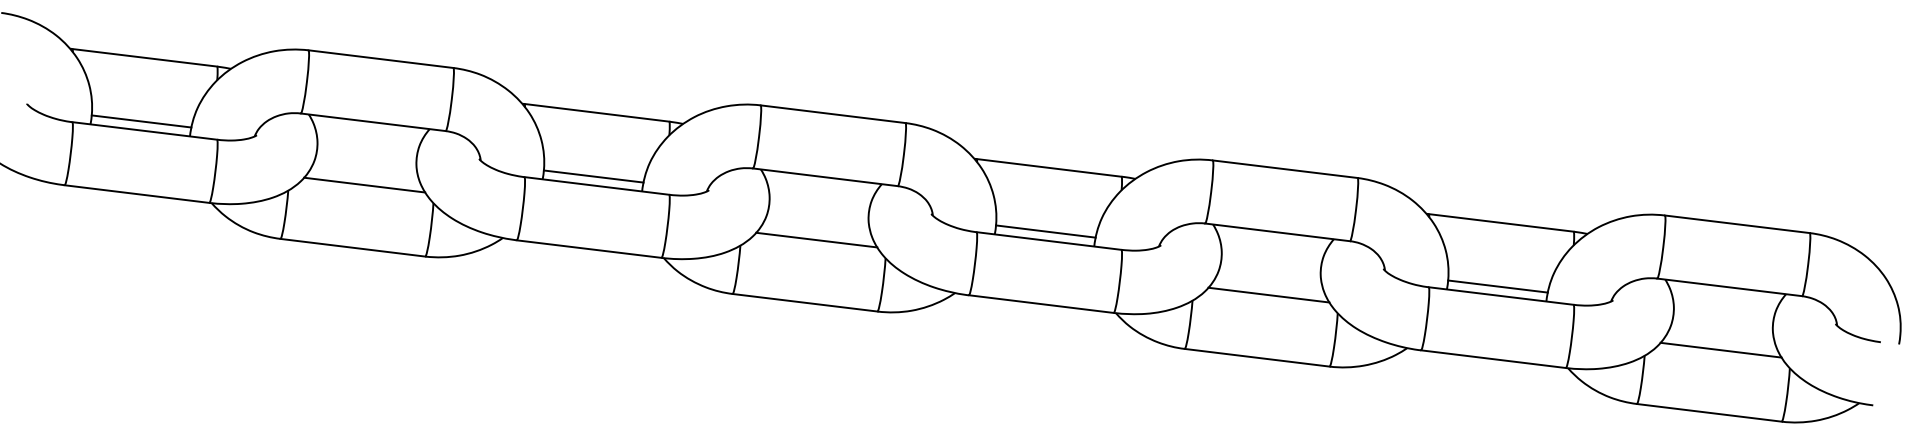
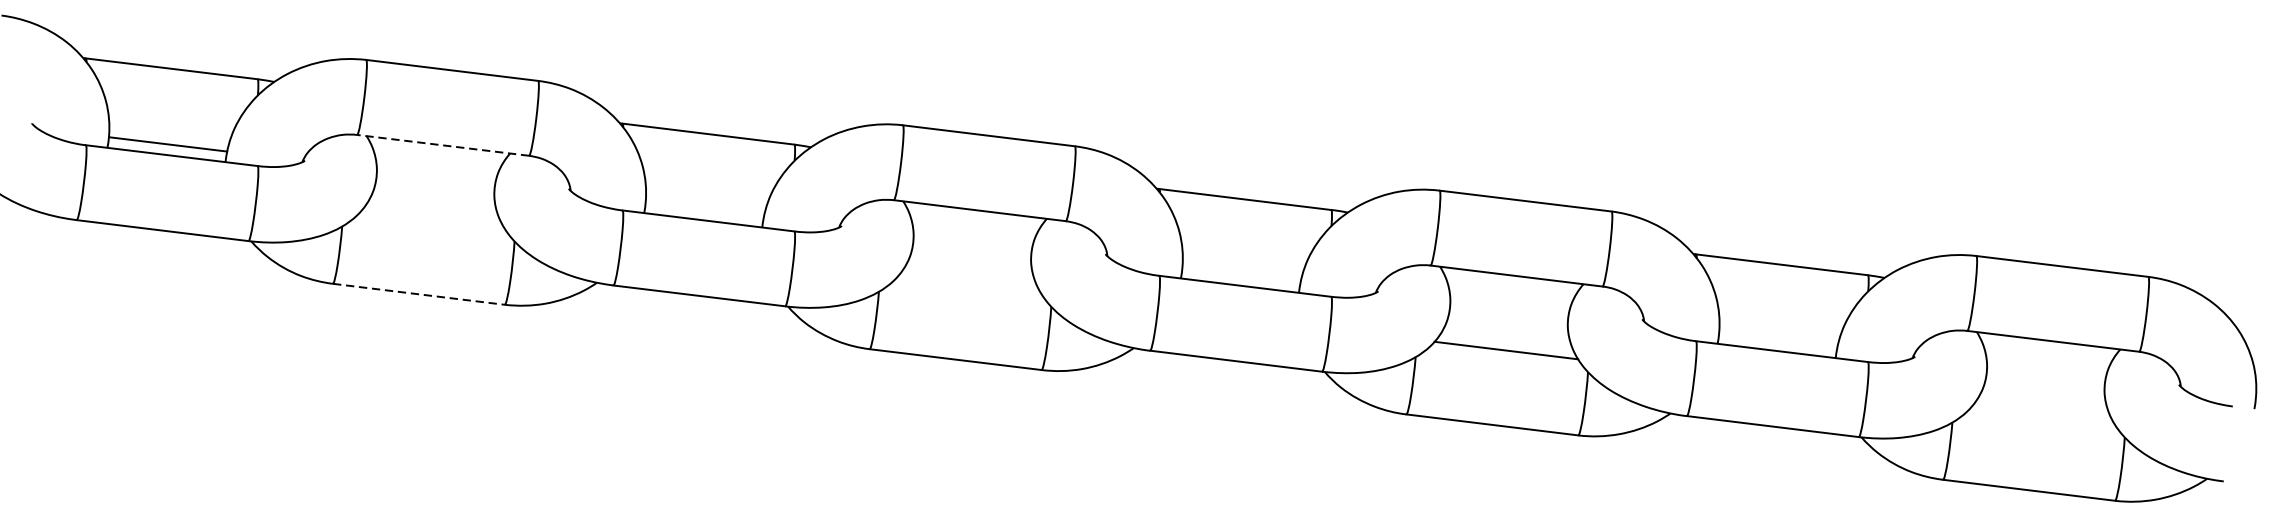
line: (373, 122) -> (443, 145), solid -> dashed
line: (593, 176) -> (704, 209), removed
line: (364, 184) -> (432, 219), removed
line: (1045, 231) -> (1241, 275), removed
line: (816, 239) -> (969, 284), removed
line: (352, 247) -> (418, 294), solid -> dashed
line: (1497, 286) -> (1777, 340), removed
line: (1720, 349) -> (2042, 415), removed

